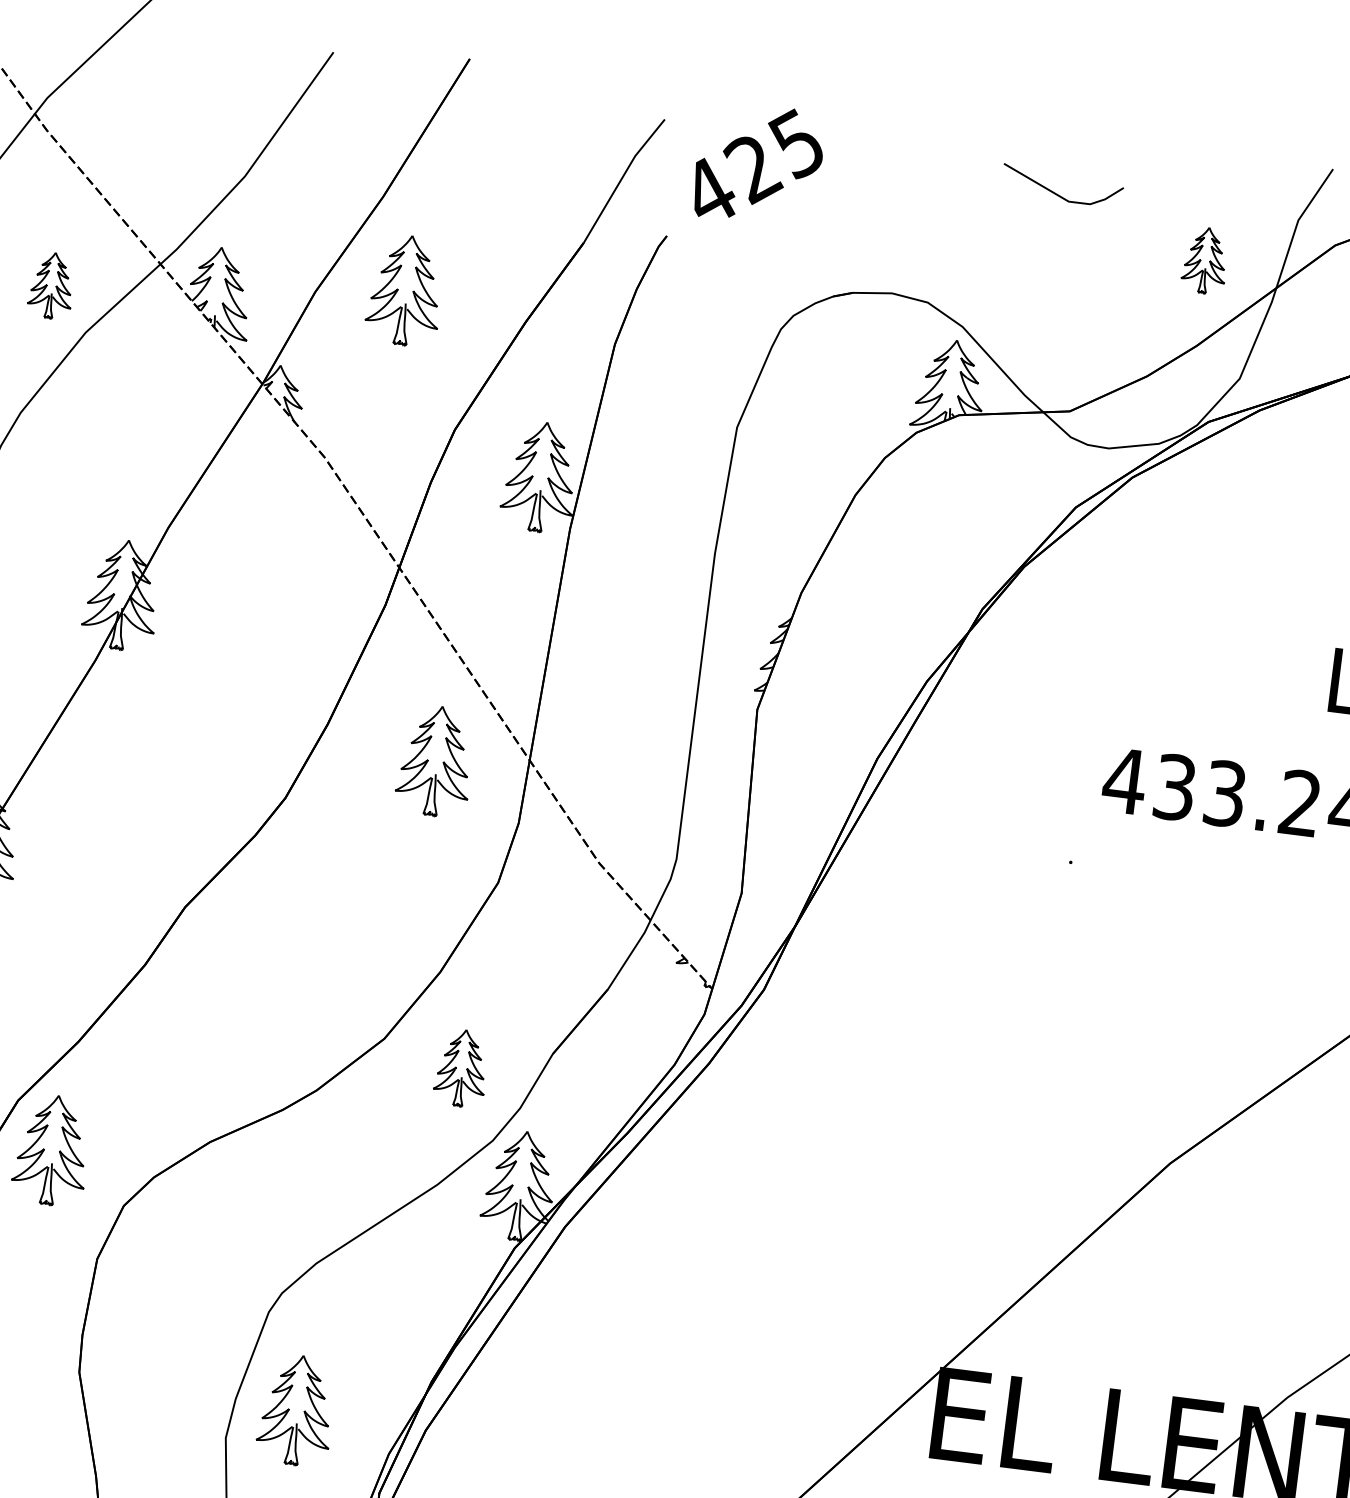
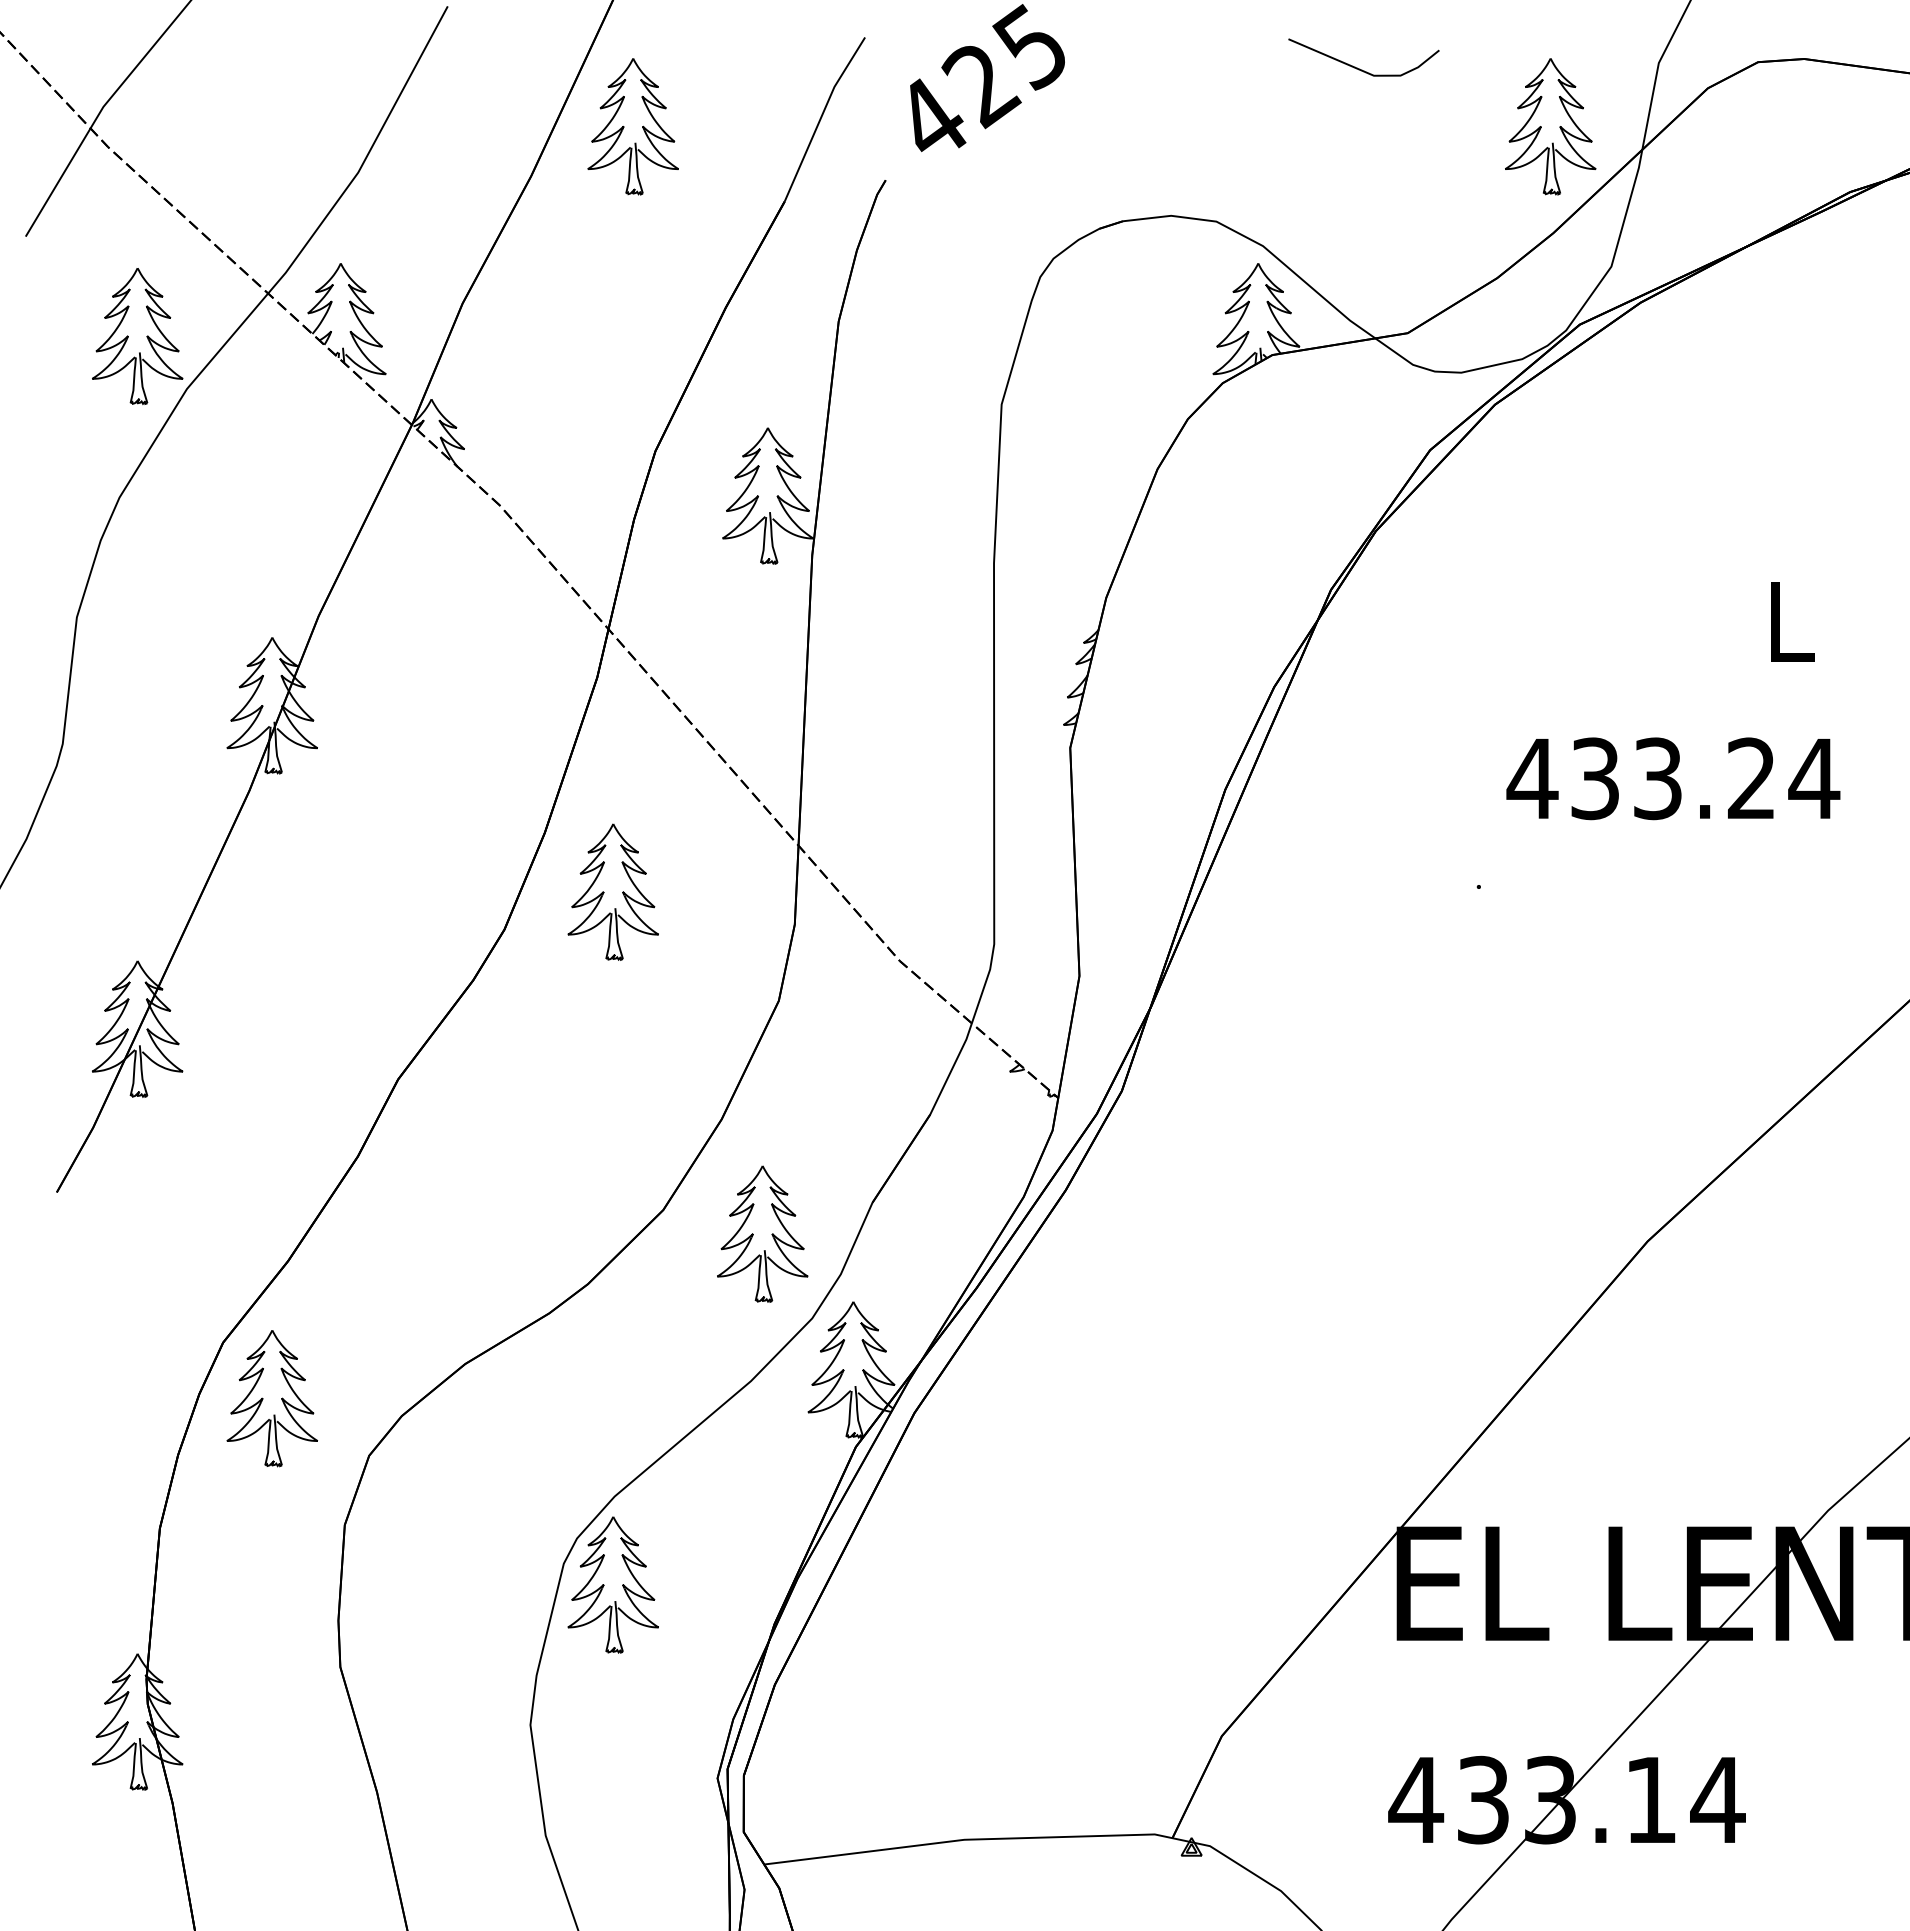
part: (1205, 260) -> (1550, 126), size x1.67
part: (51, 285) -> (137, 336), size x1.67
part: (405, 290) -> (632, 126), moved
part: (435, 760) -> (612, 891), moved
part: (461, 1067) -> (762, 1233), size x1.43
part: (296, 1409) -> (612, 1584), moved

